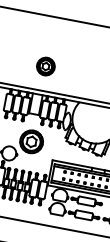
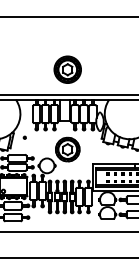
part: (45, 66) -> (67, 69), size x1.43

